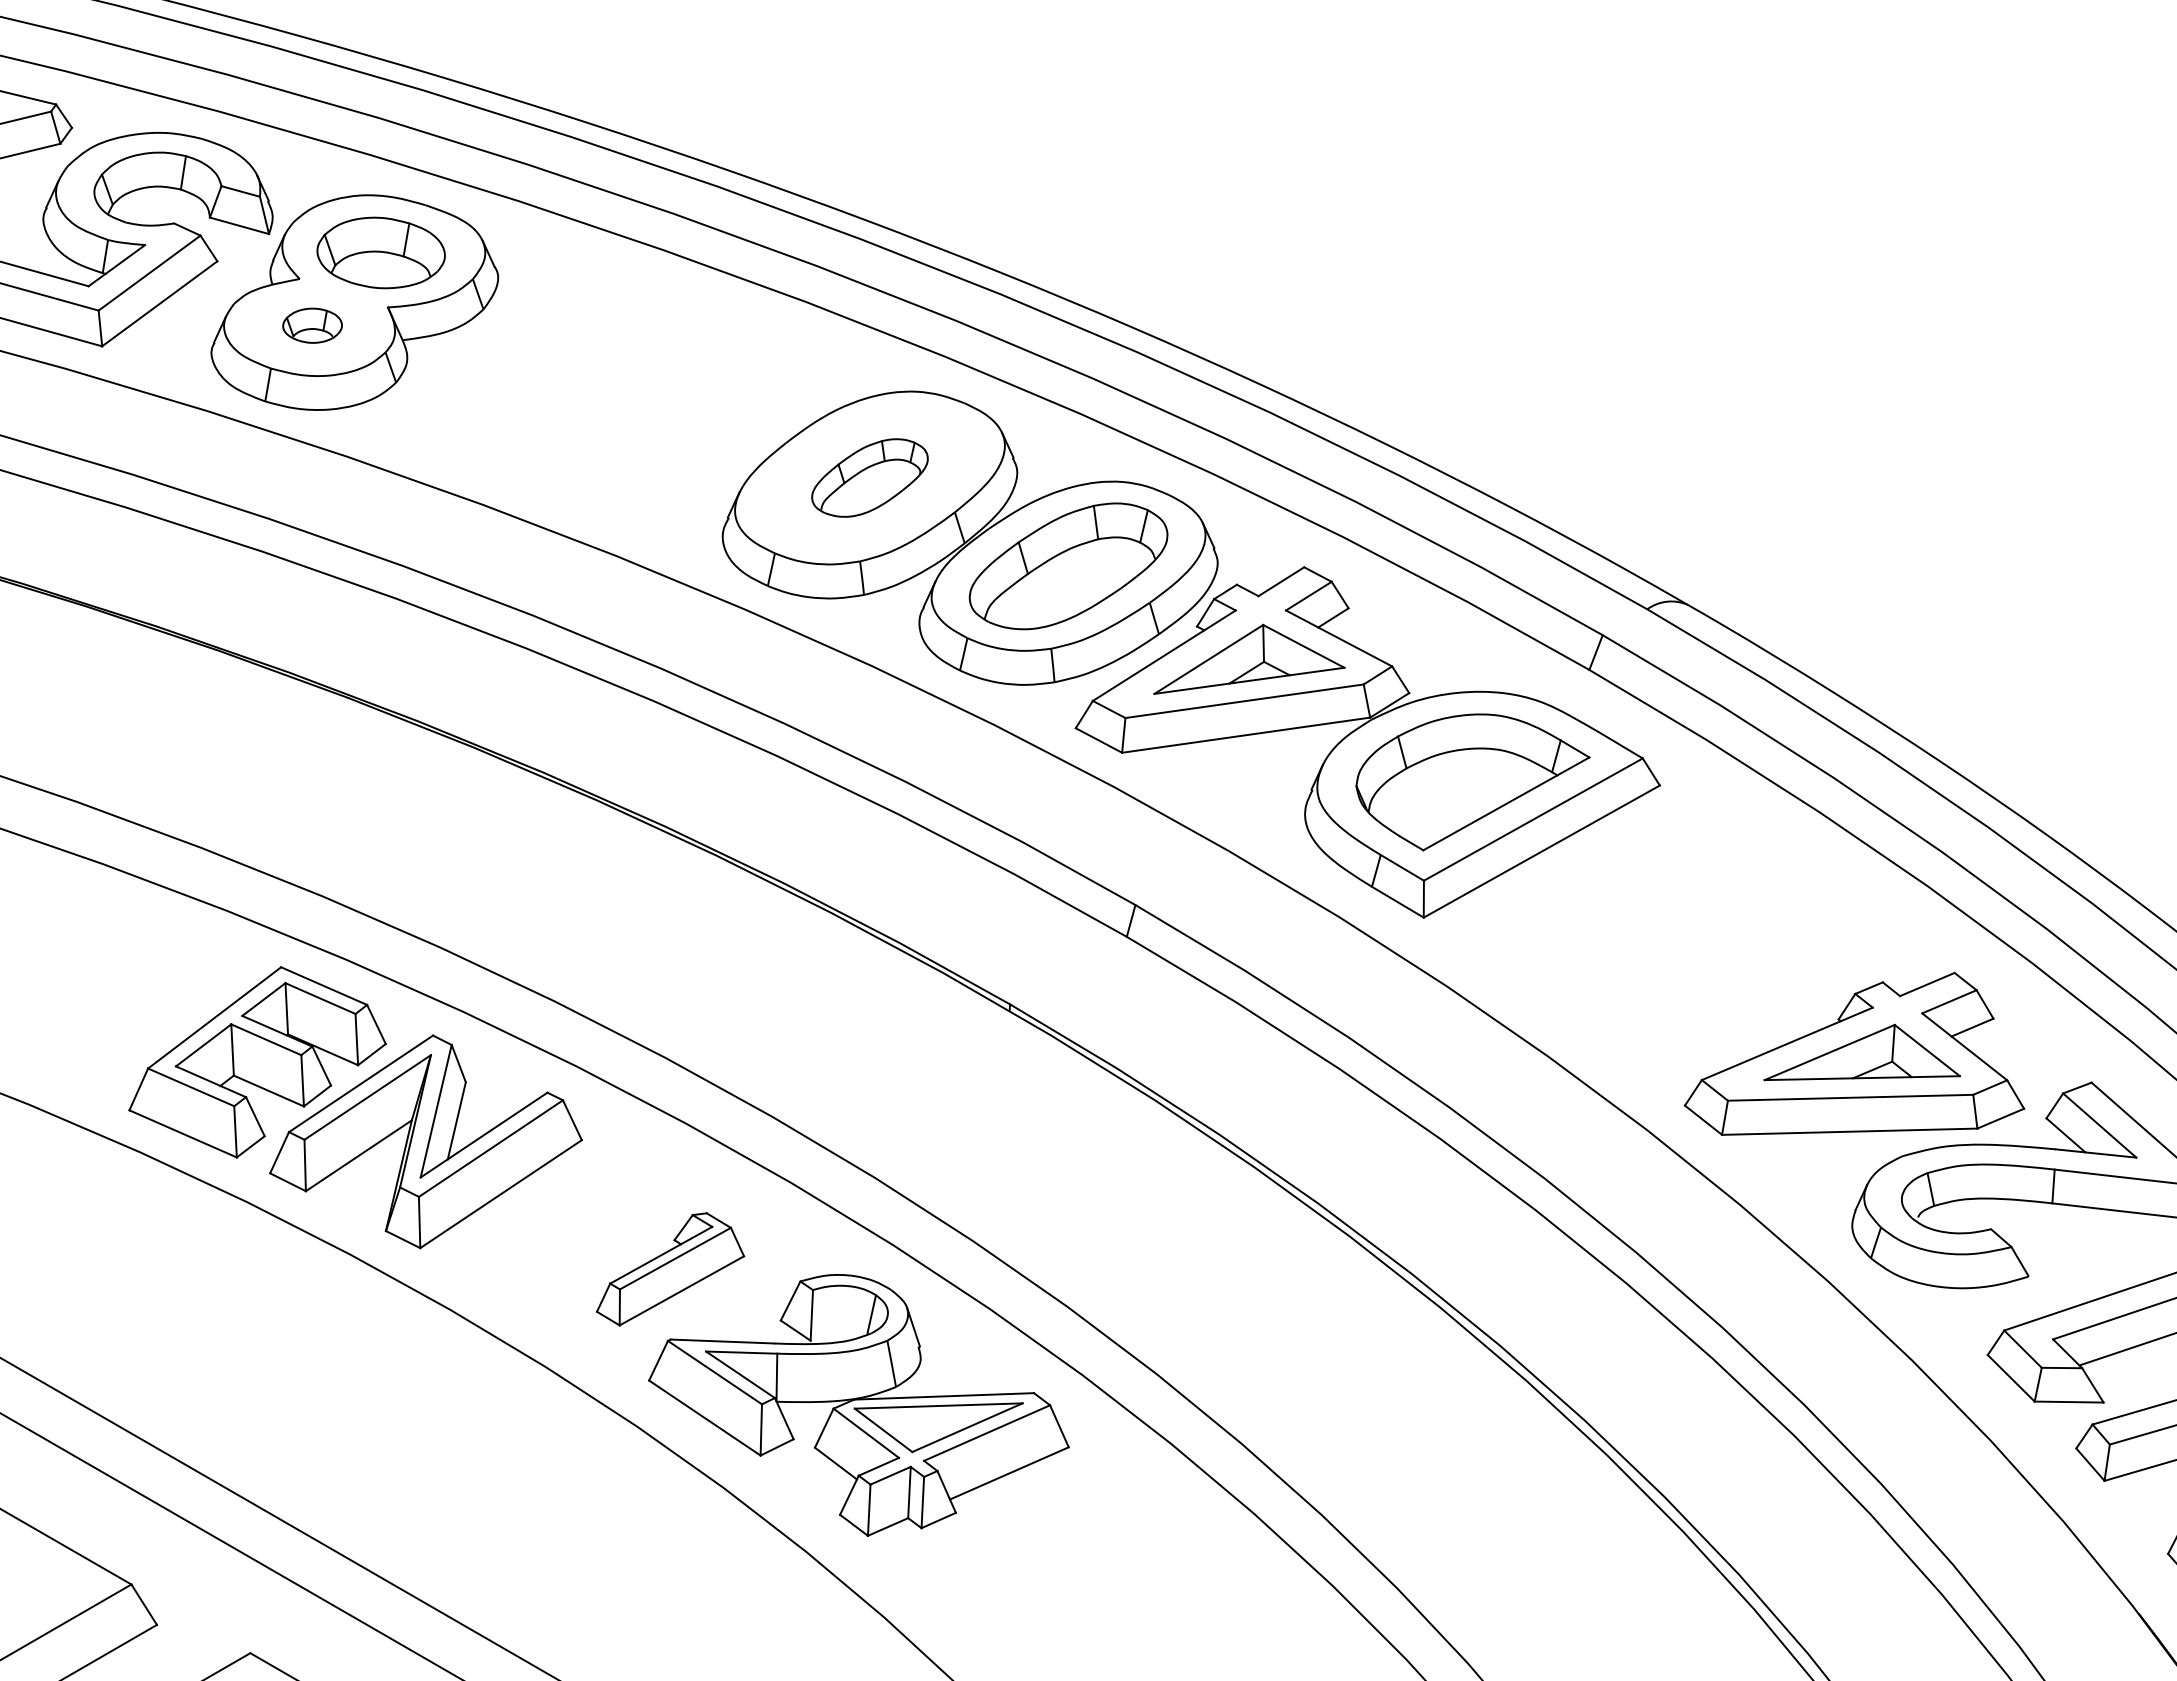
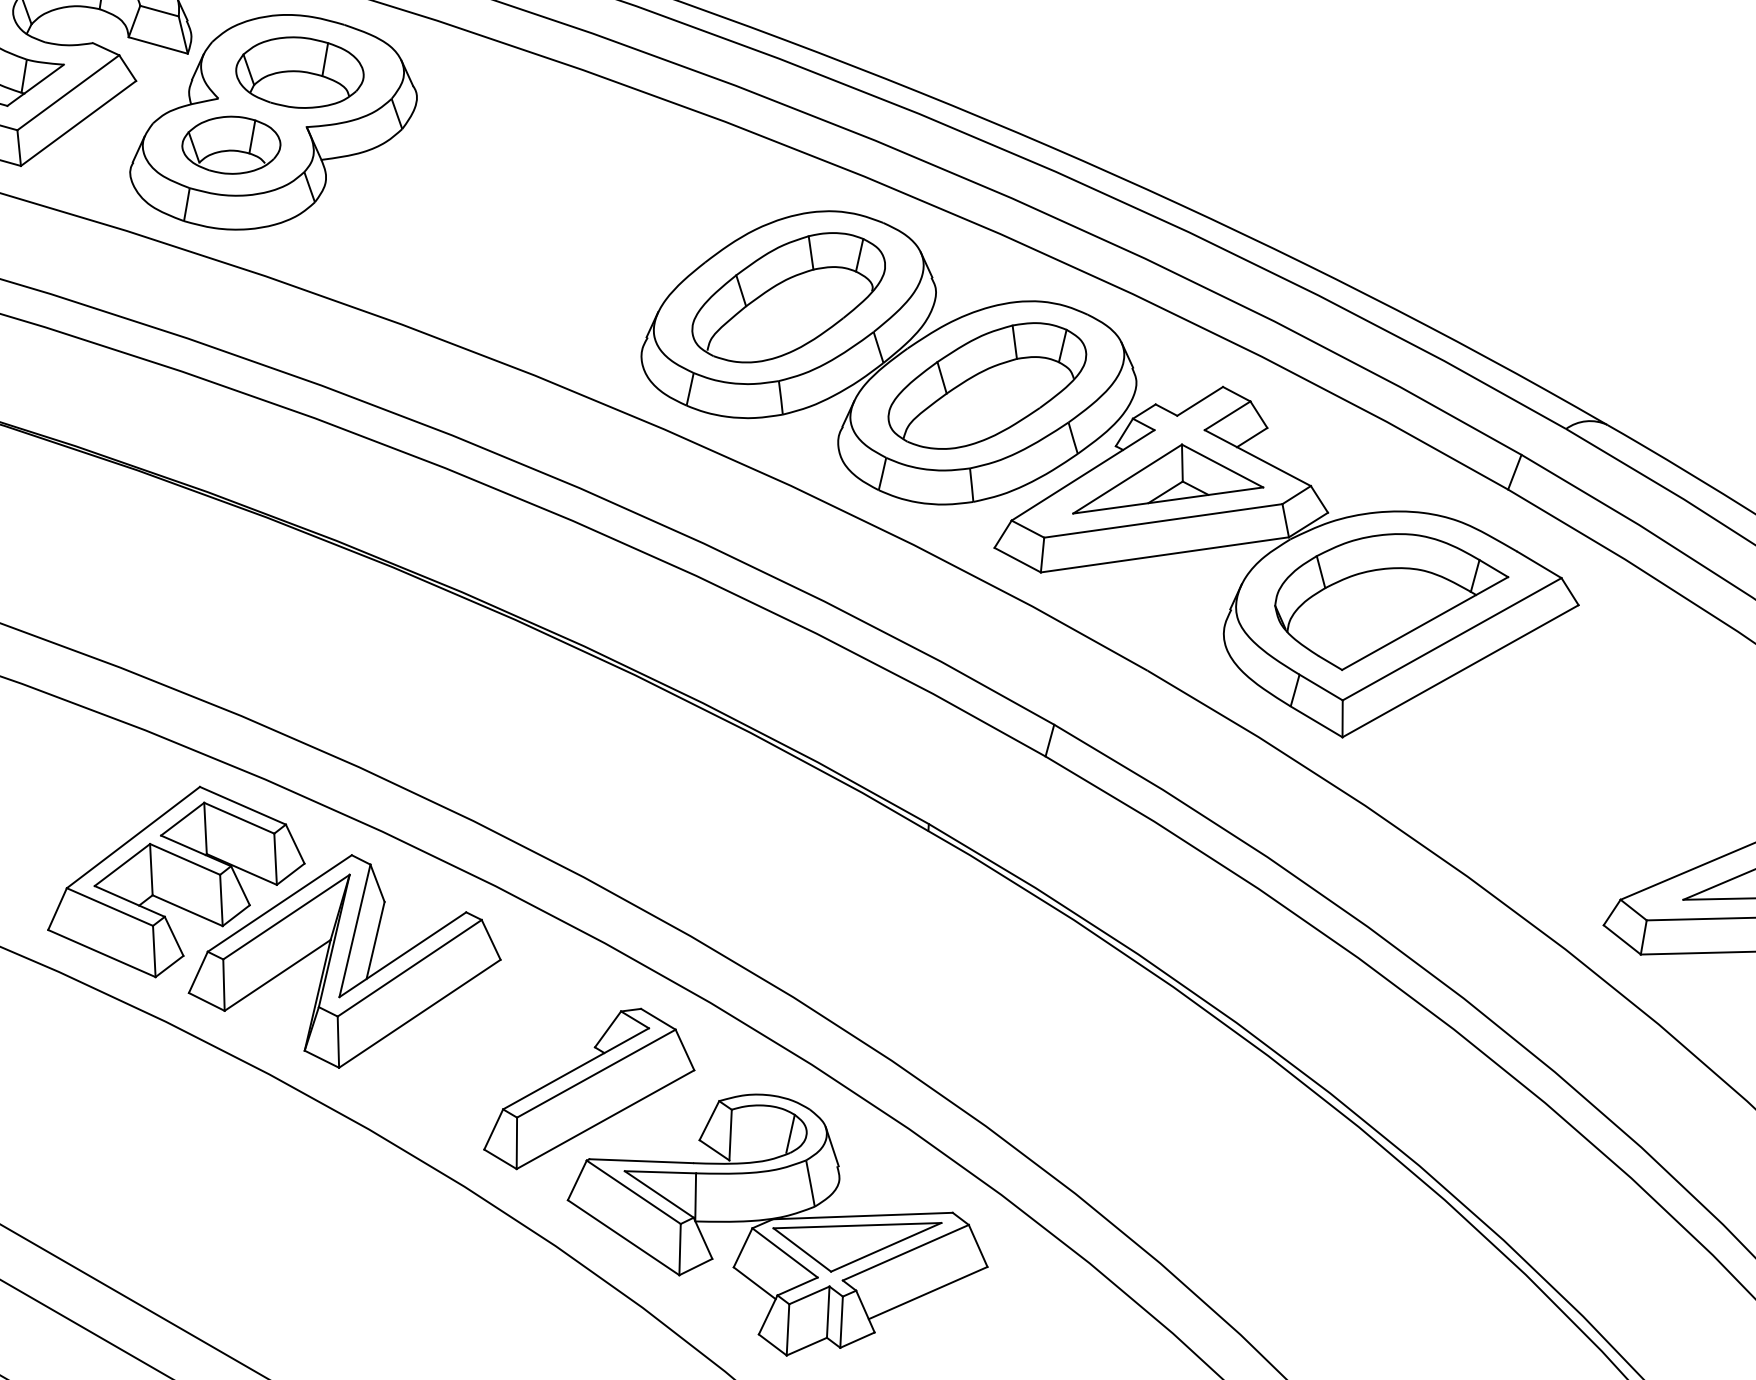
part: (312, 325) -> (231, 145), size x1.67
part: (869, 477) -> (788, 297), size x1.67
part: (670, 1269) -> (589, 1089), size x1.43

